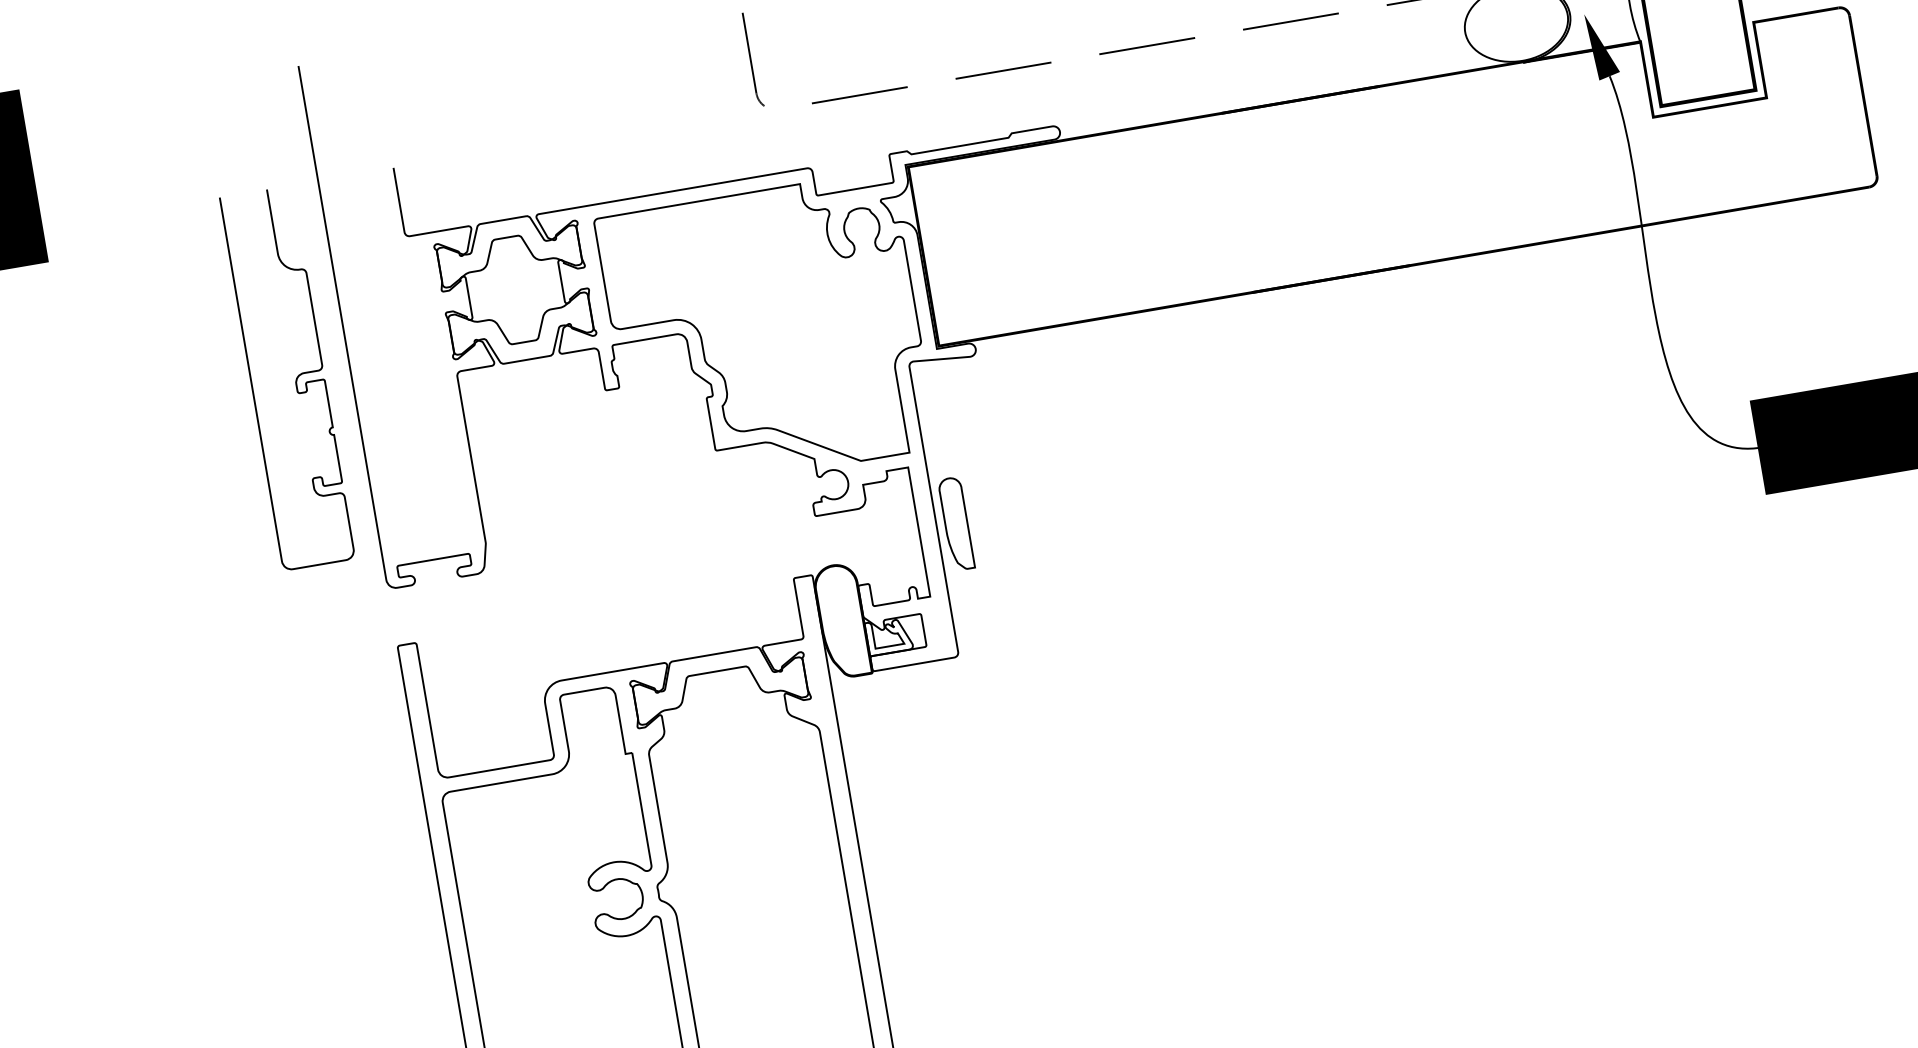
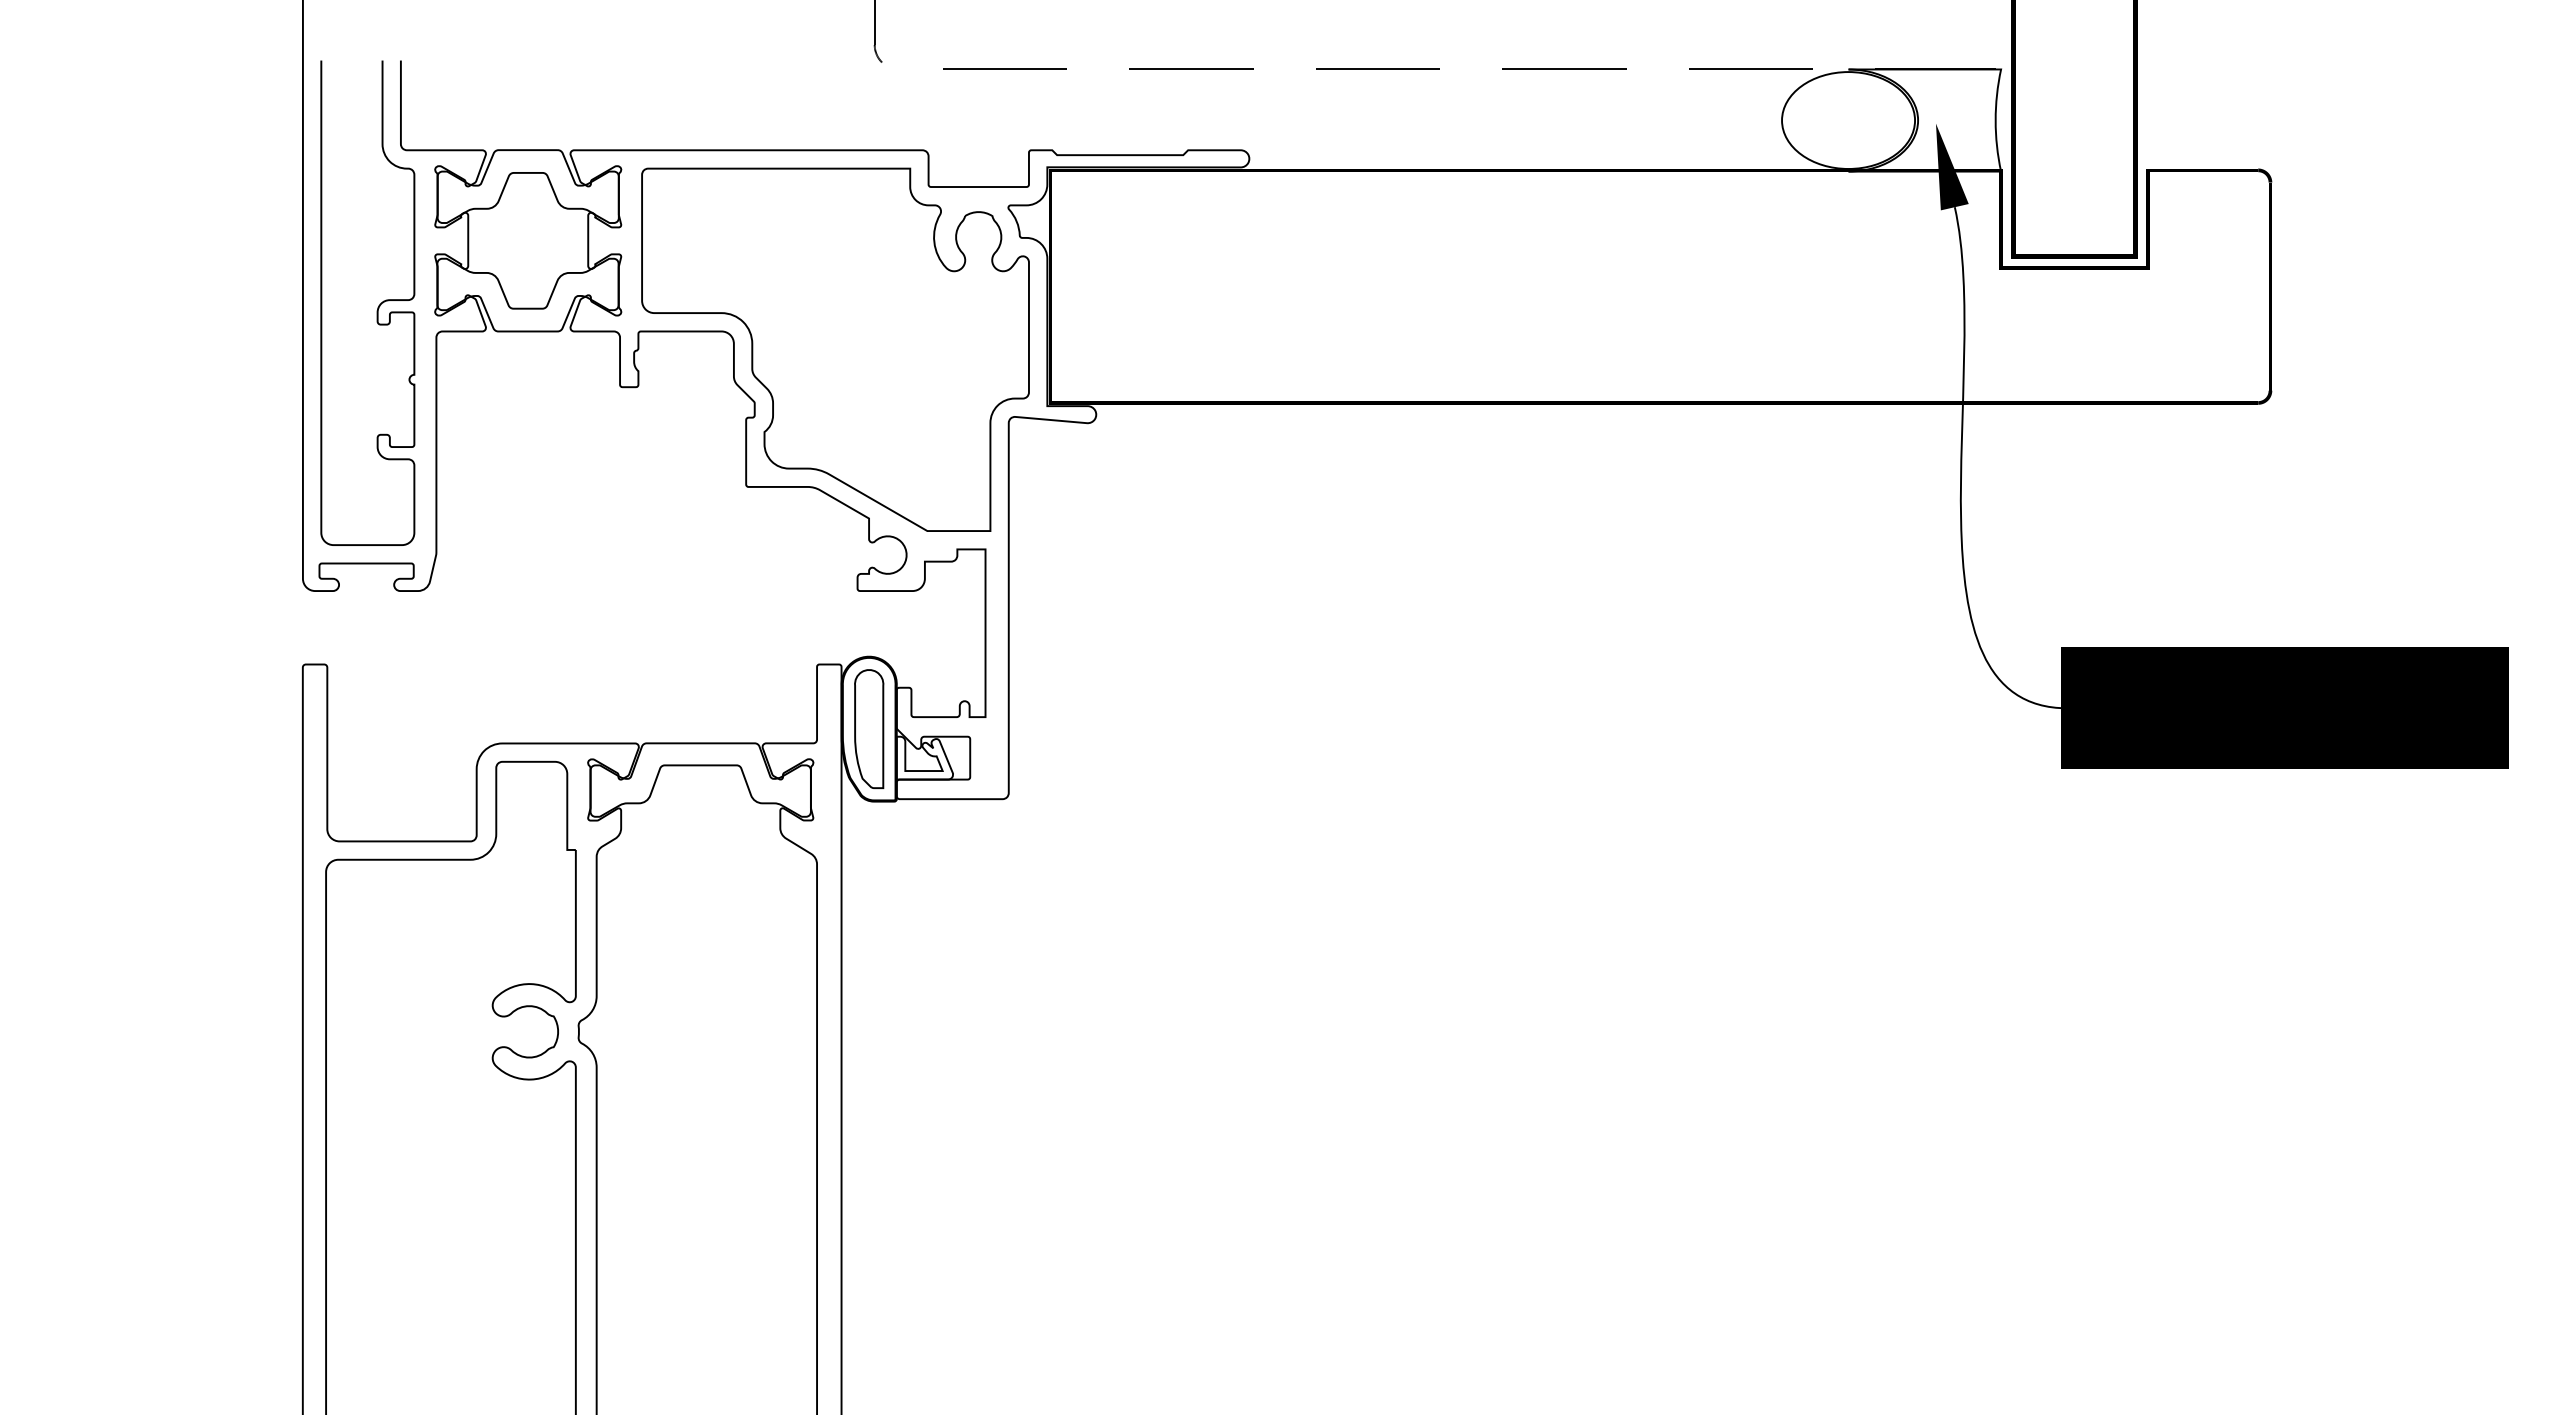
curve: (295, 380) -> (377, 307), moved
part: (956, 523) -> (869, 728), moved

